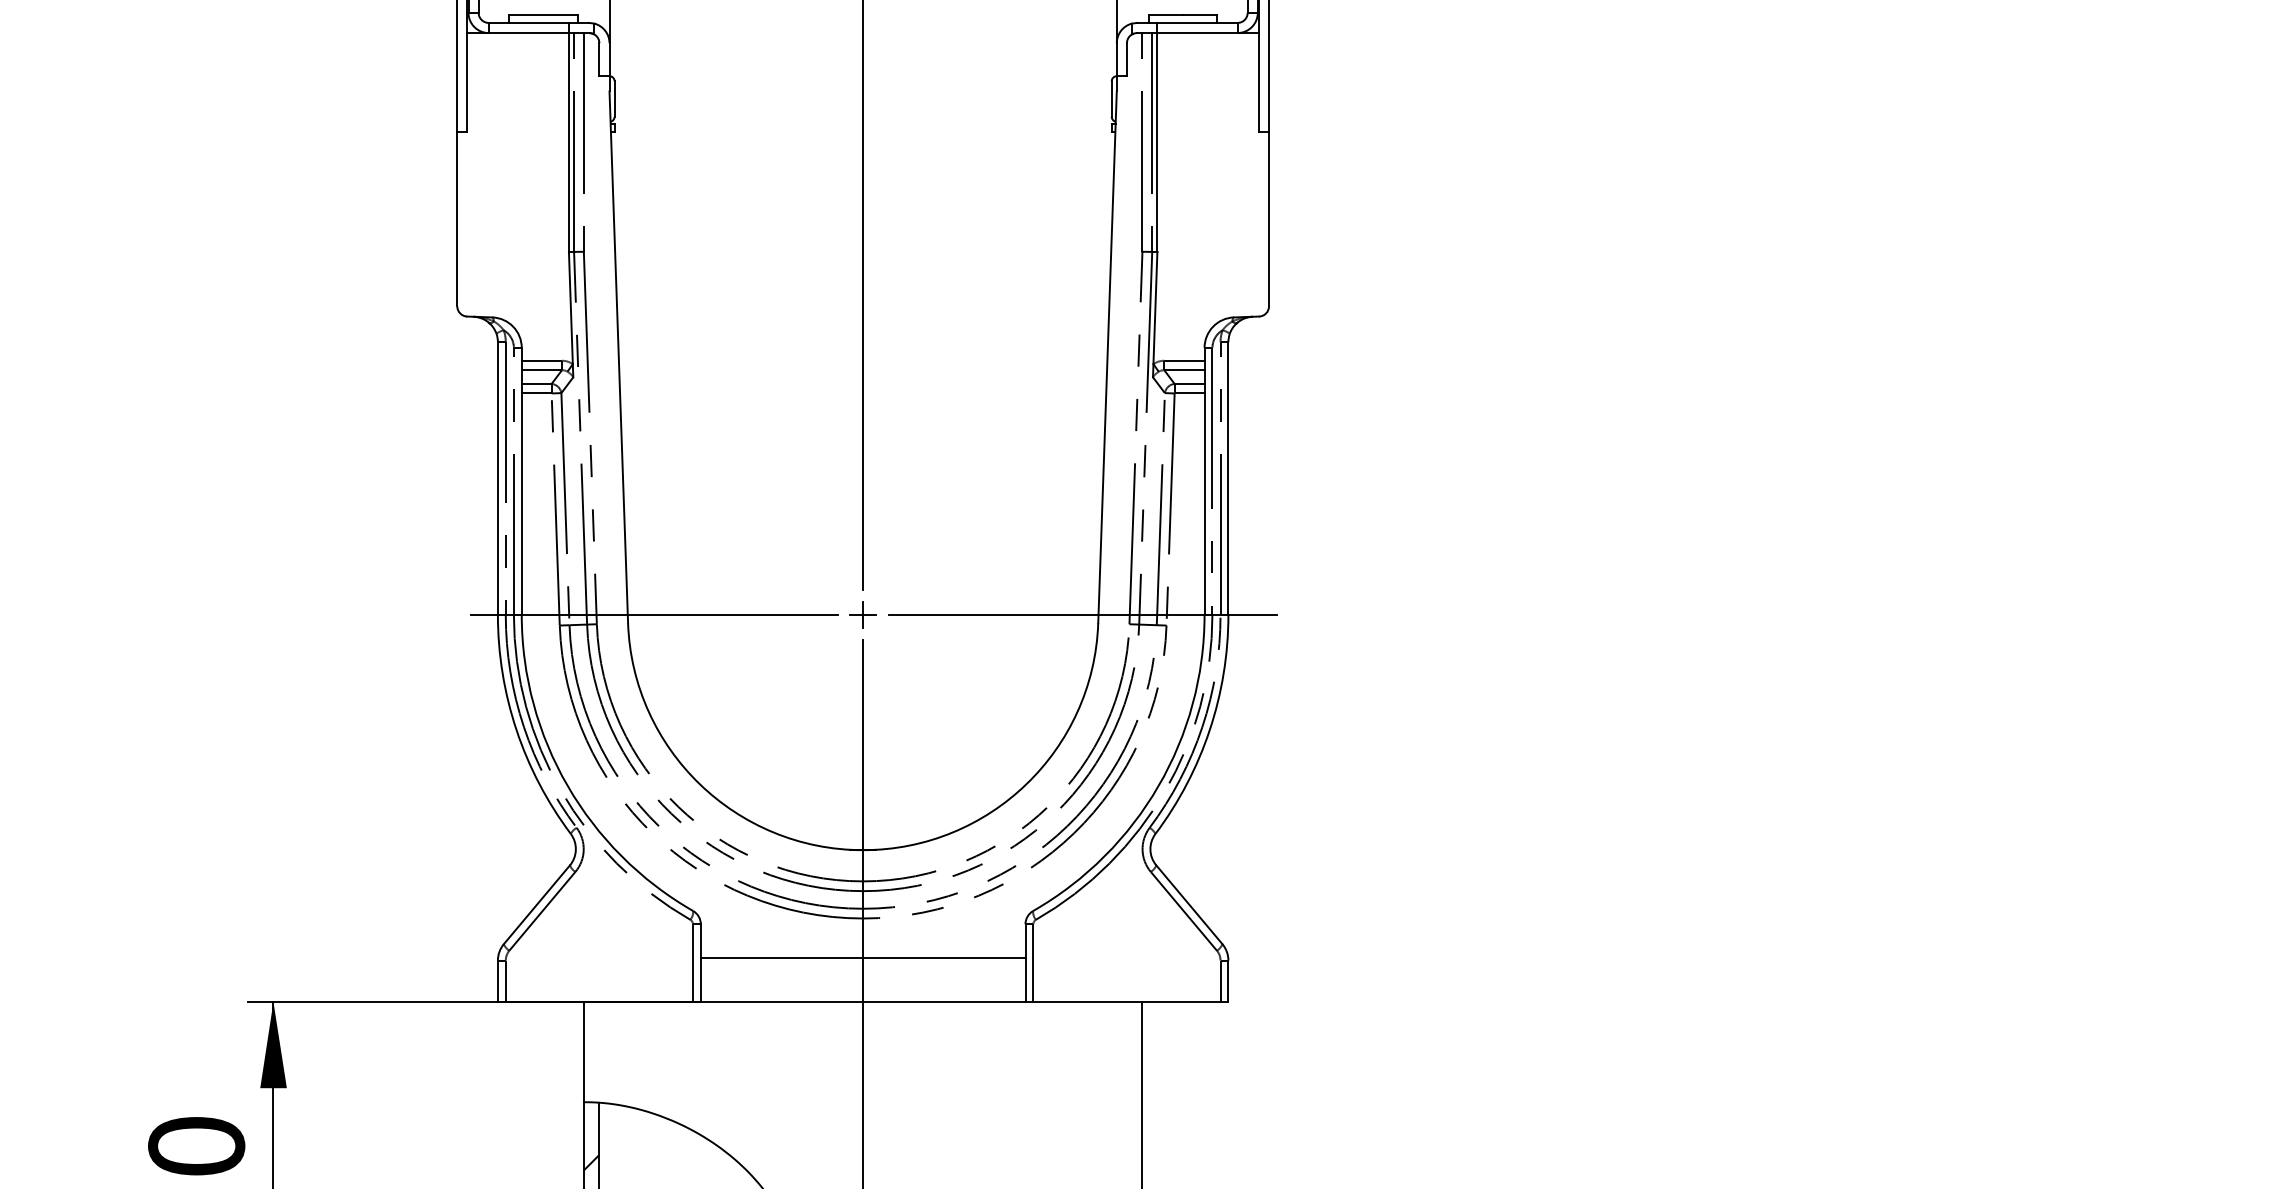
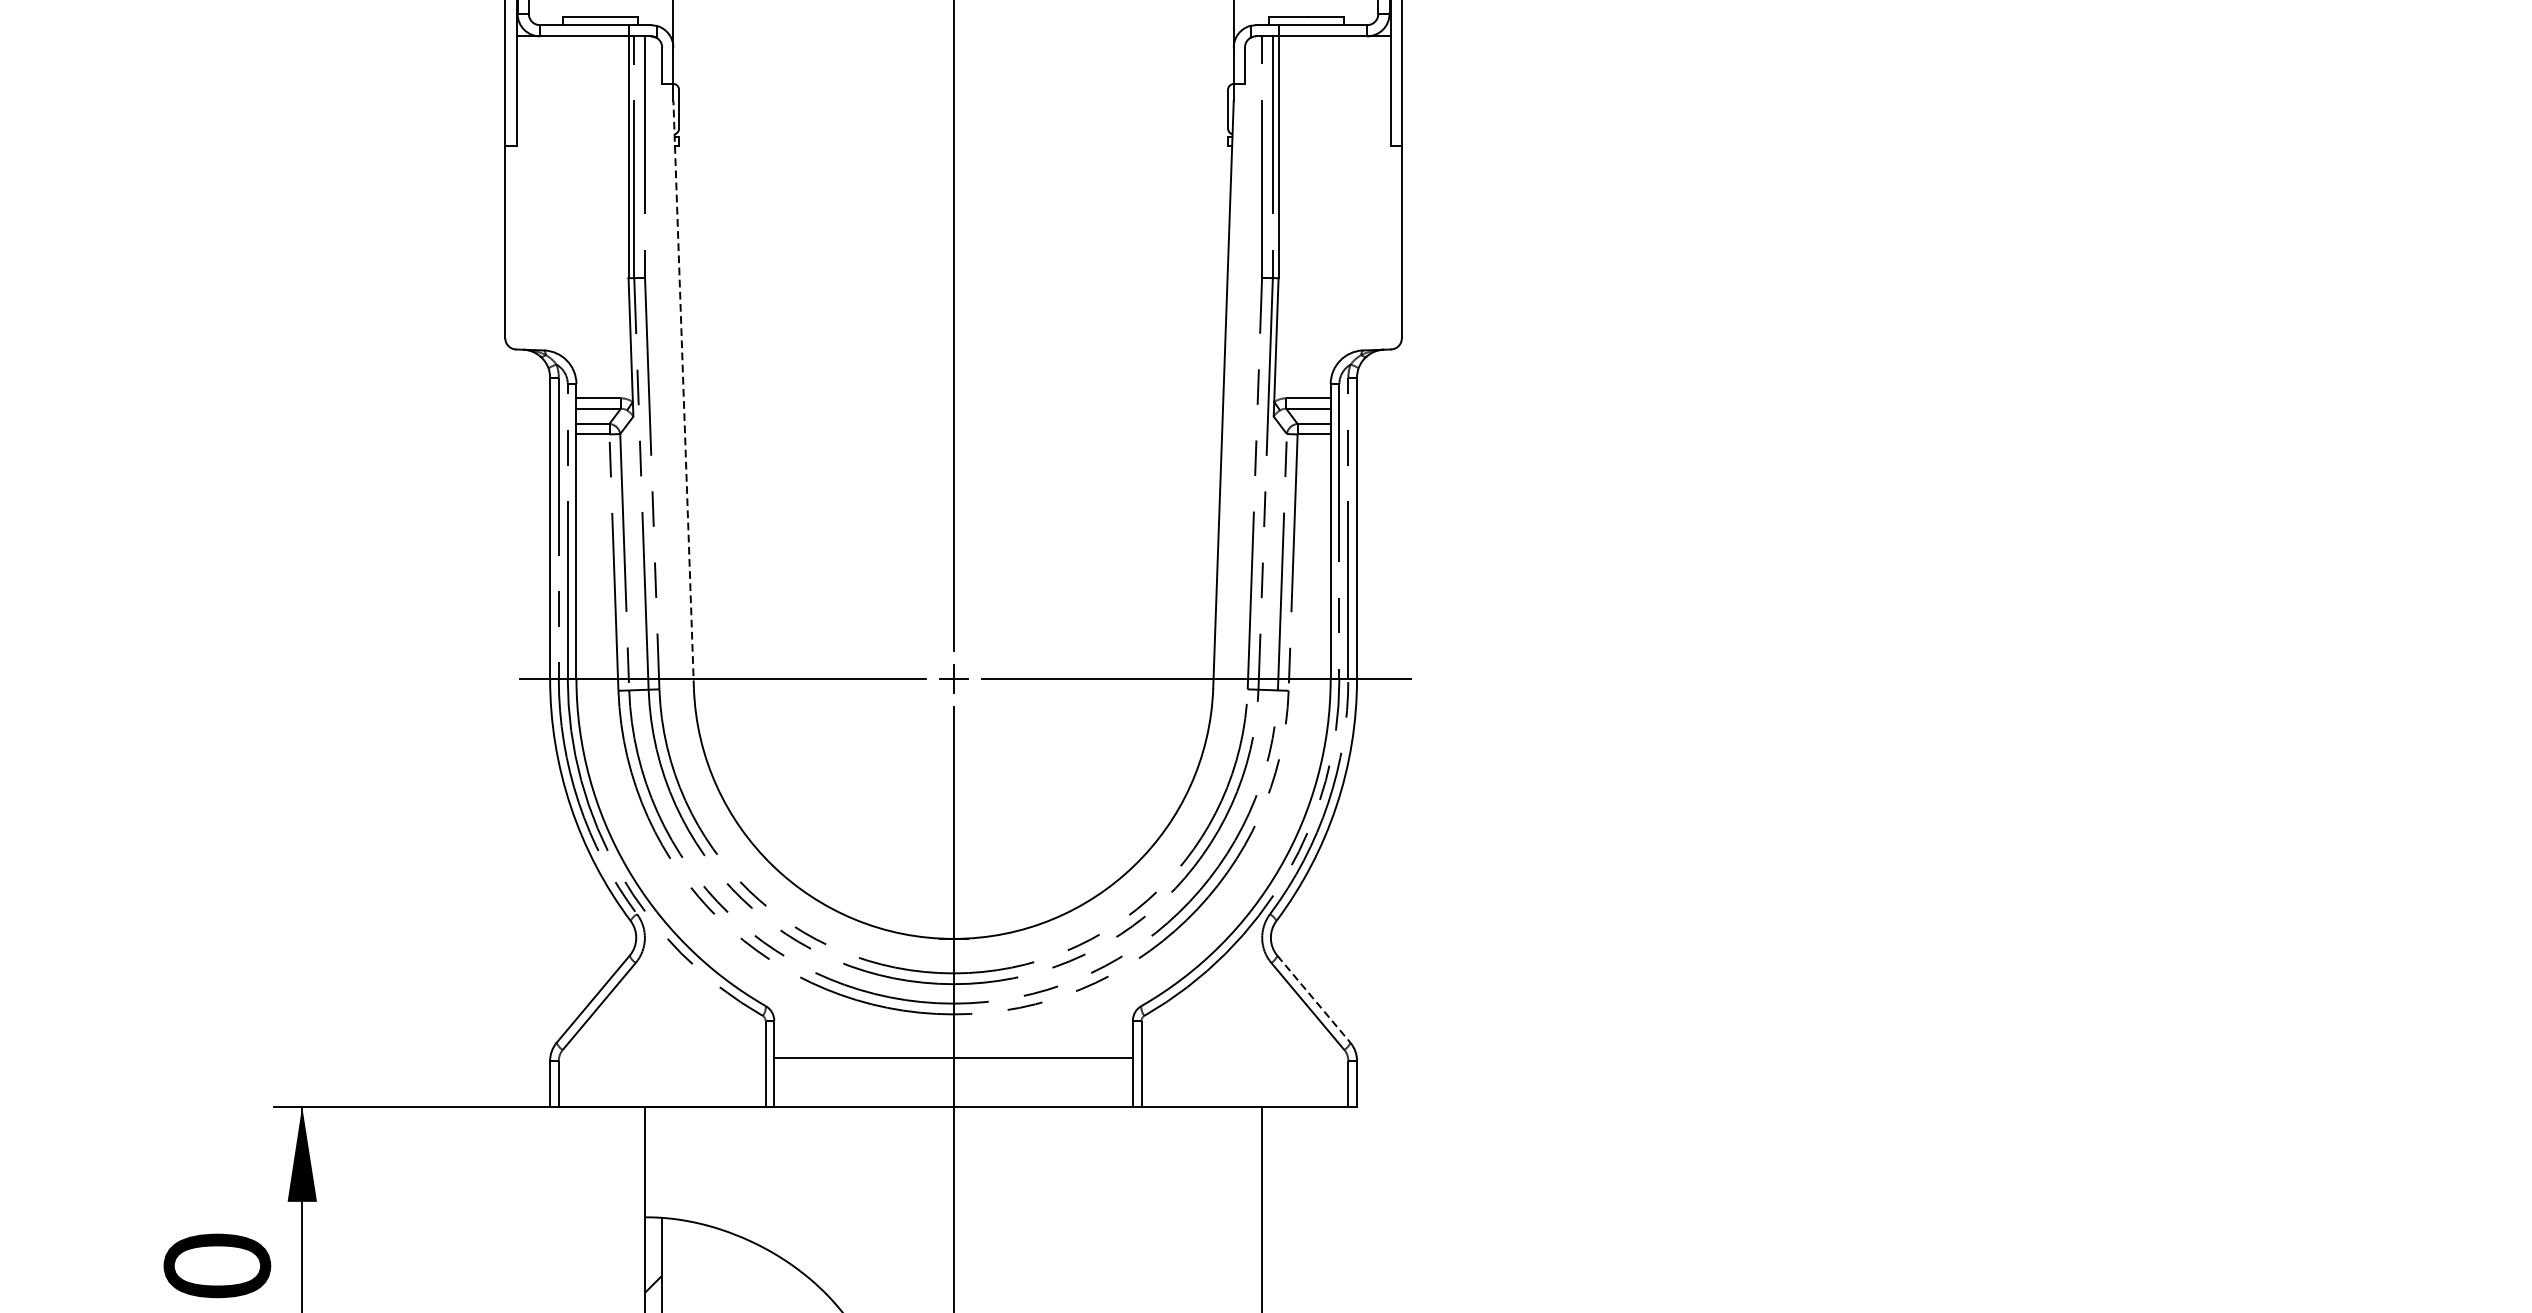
line: (618, 356) -> (683, 393), solid -> dashed
line: (1189, 905) -> (1314, 1000), solid -> dashed

